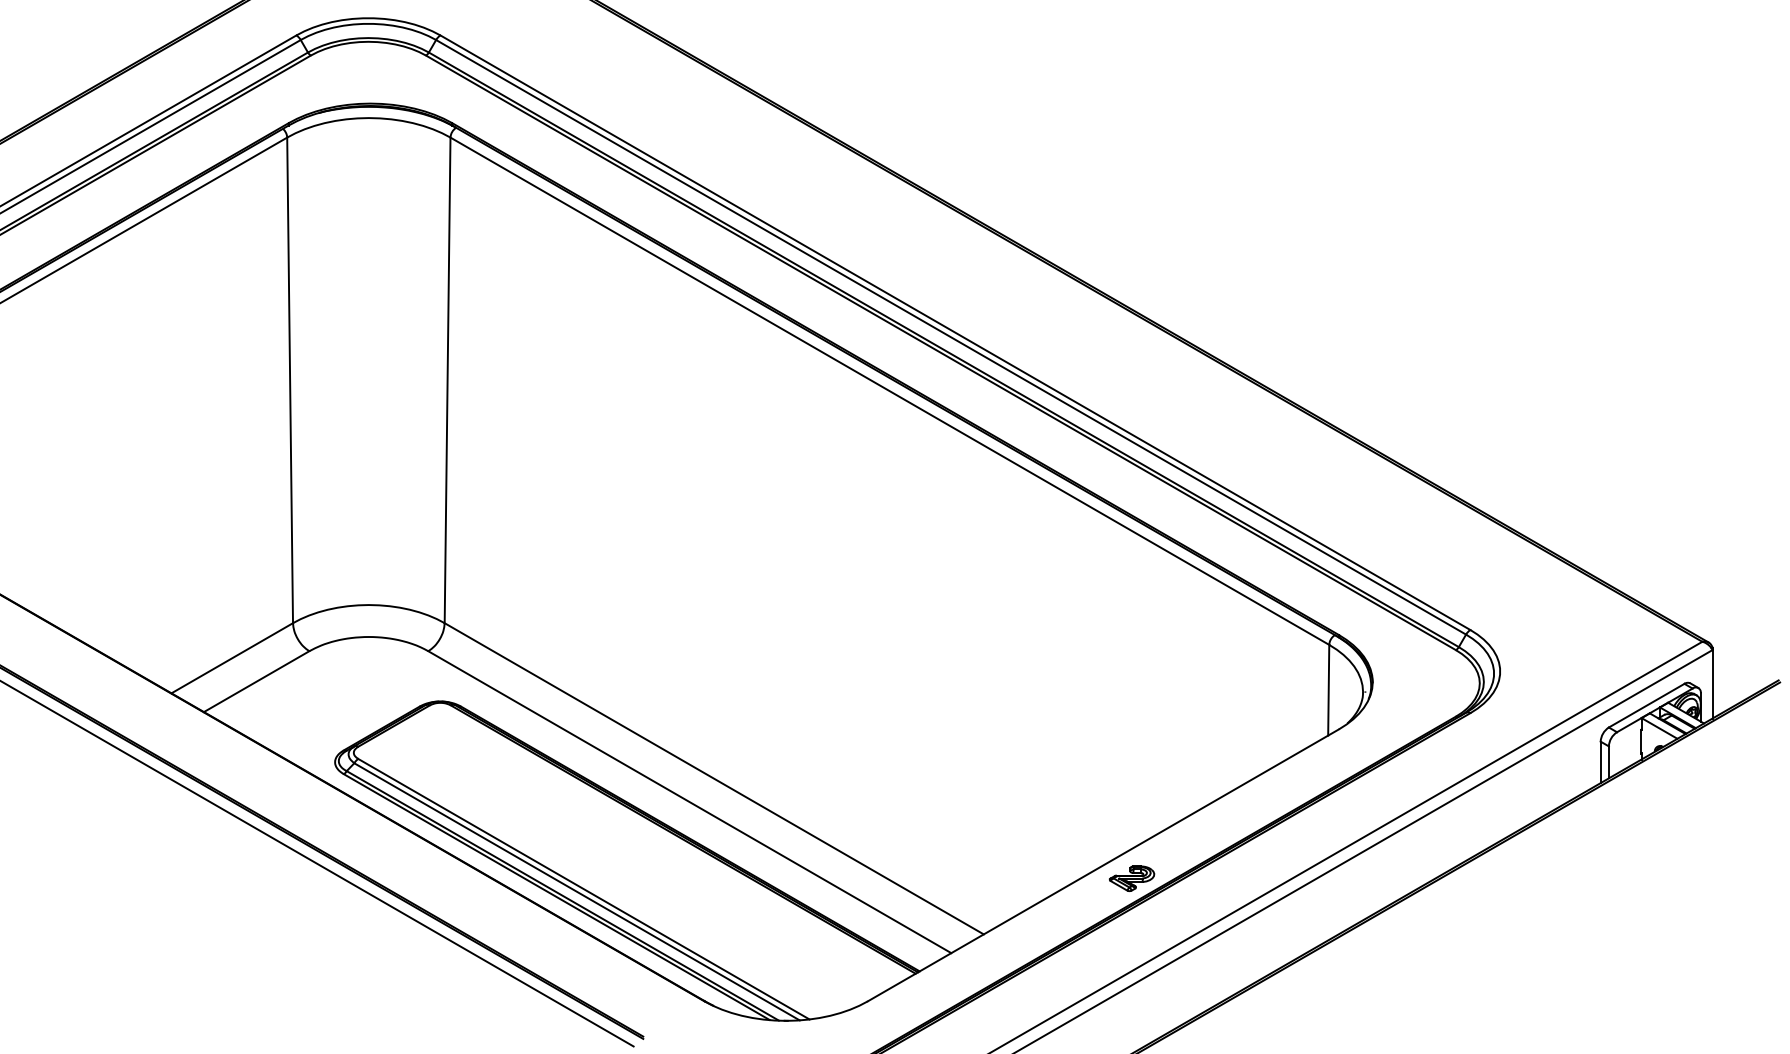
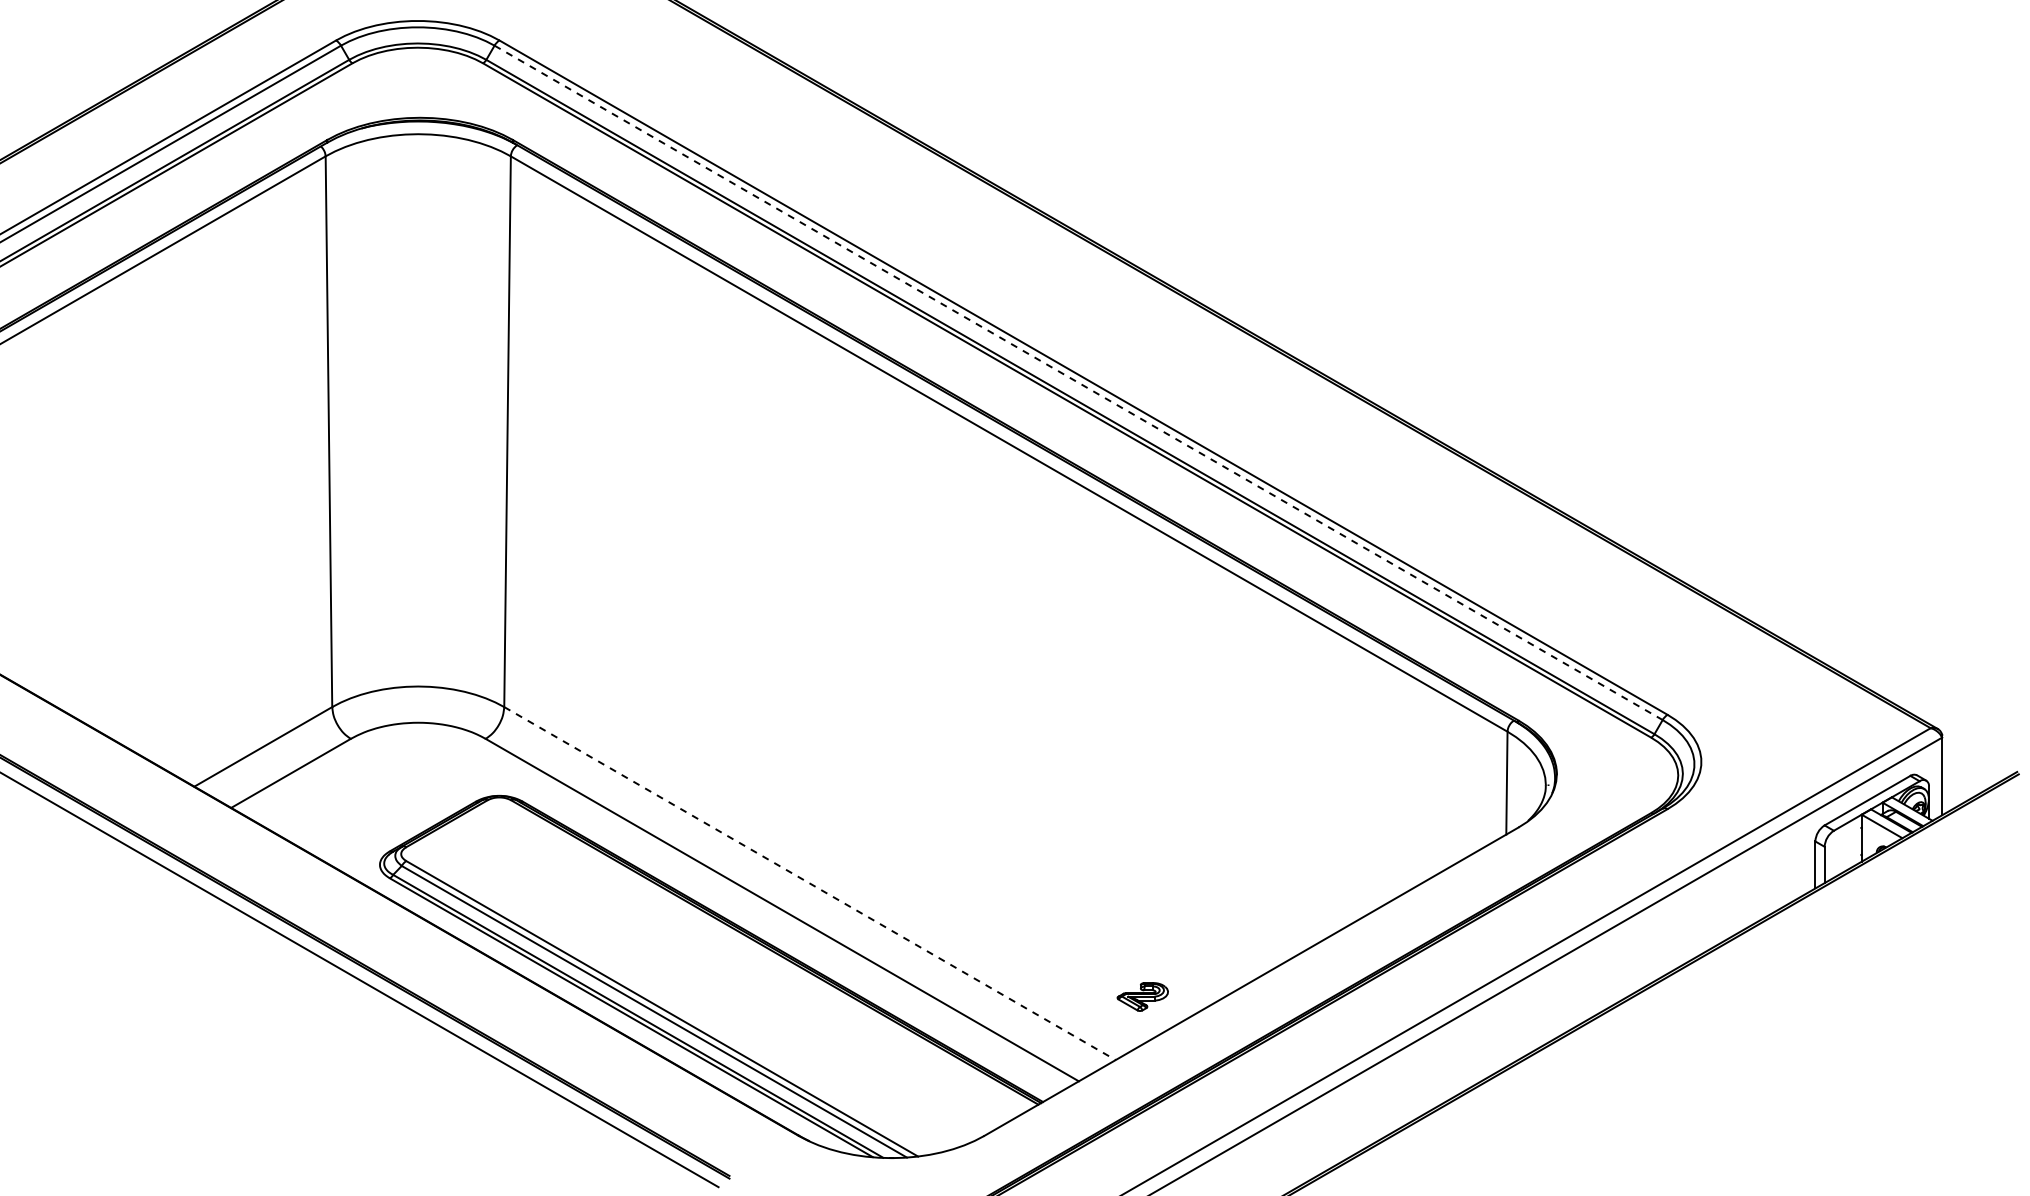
line: (951, 337) -> (1079, 383), solid -> dashed
line: (714, 778) -> (810, 883), solid -> dashed
part: (1131, 878) -> (1142, 996), moved

